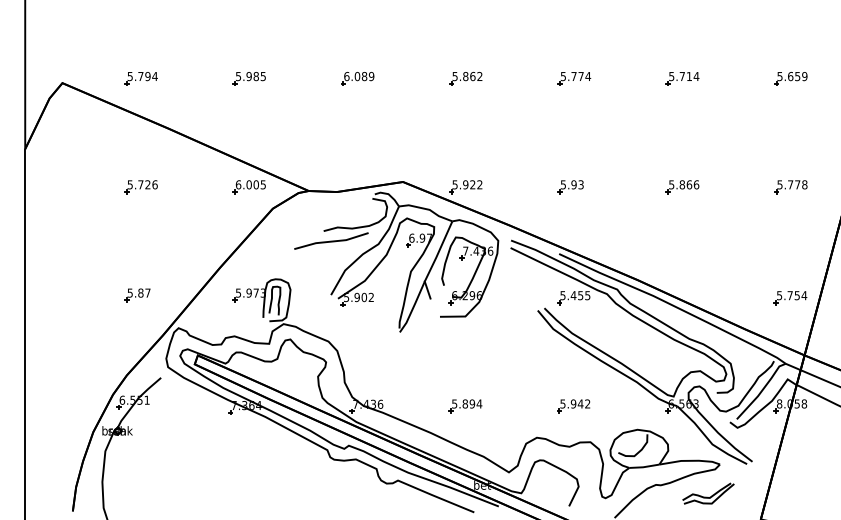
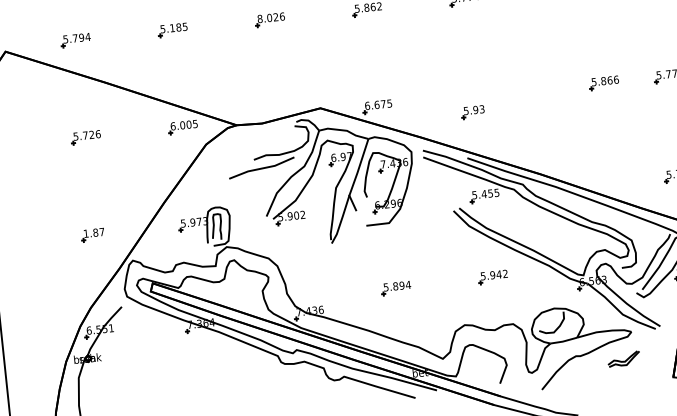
text: (248, 76) -> (171, 28), 5.985 -> 5.185
text: (359, 76) -> (271, 17), 6.089 -> 8.026
text: (467, 184) -> (378, 104), 5.922 -> 6.675
part: (570, 187) -> (472, 112), moved
part: (682, 187) -> (604, 83), moved
text: (129, 292) -> (85, 233), 5.87 -> 1.87
part: (465, 406) -> (396, 288), moved
part: (573, 406) -> (492, 277), moved
part: (708, 493) -> (623, 358), size x0.7

